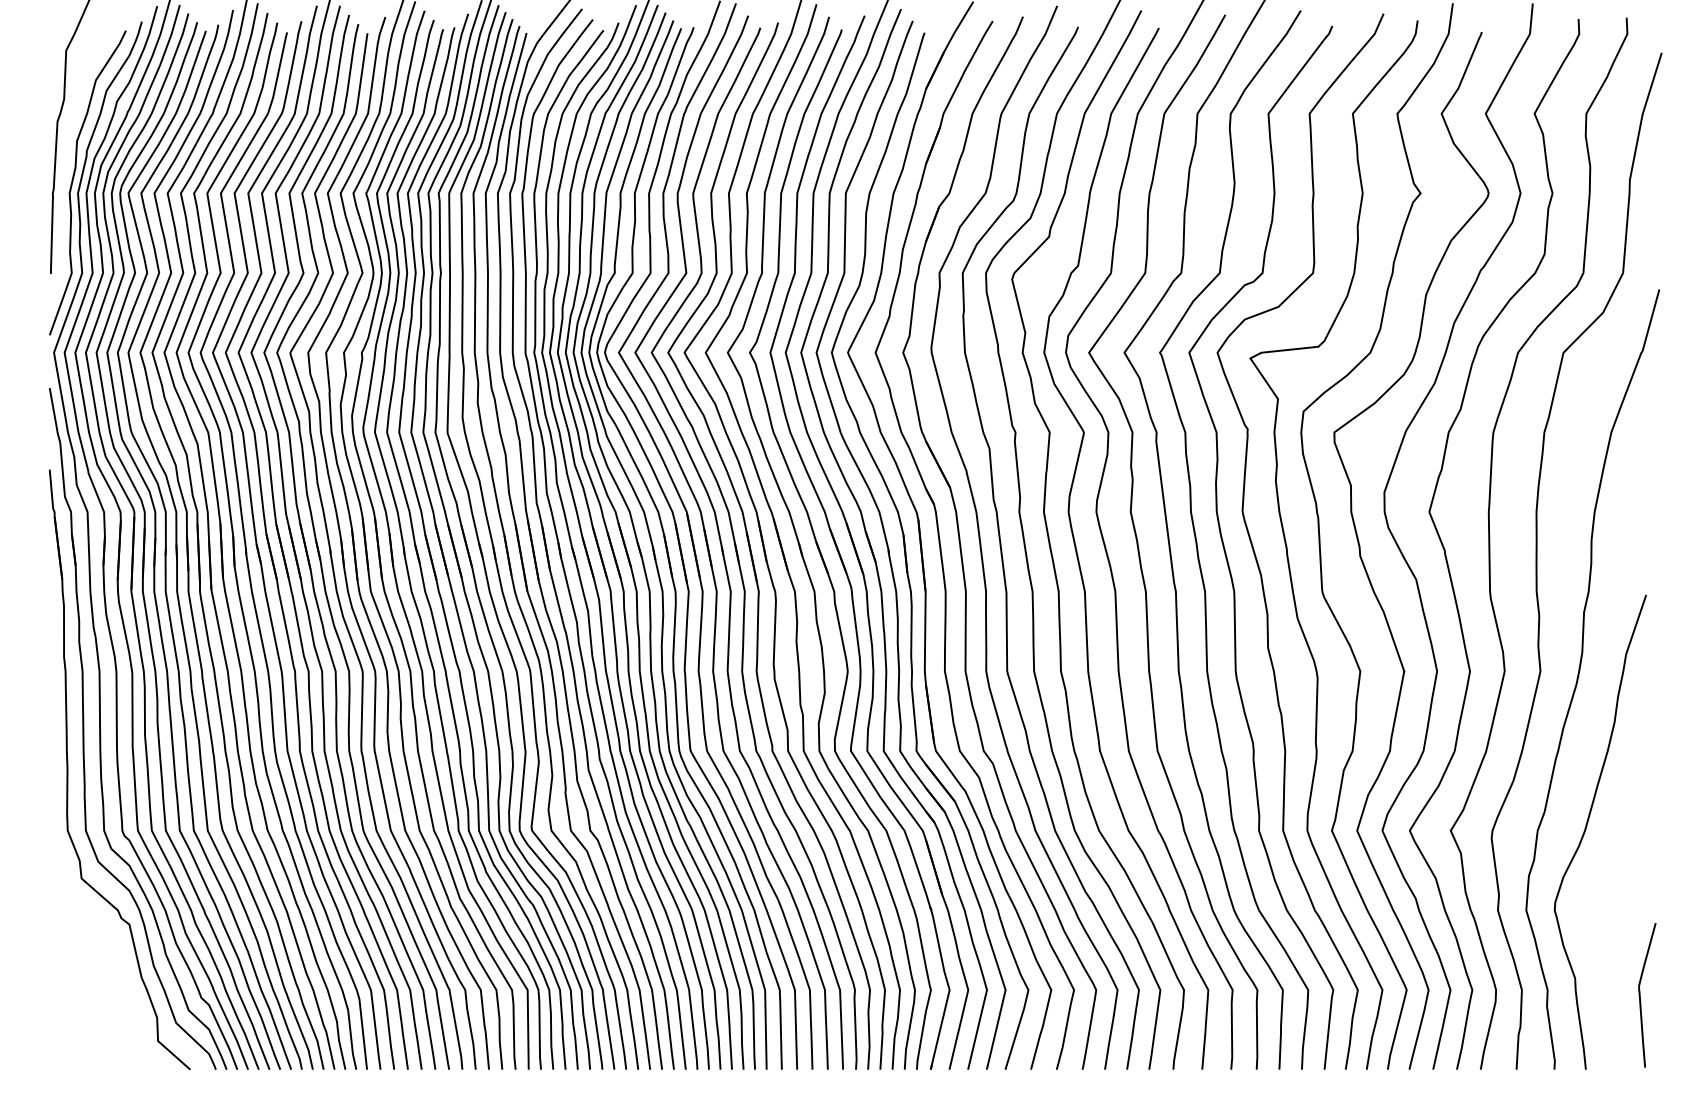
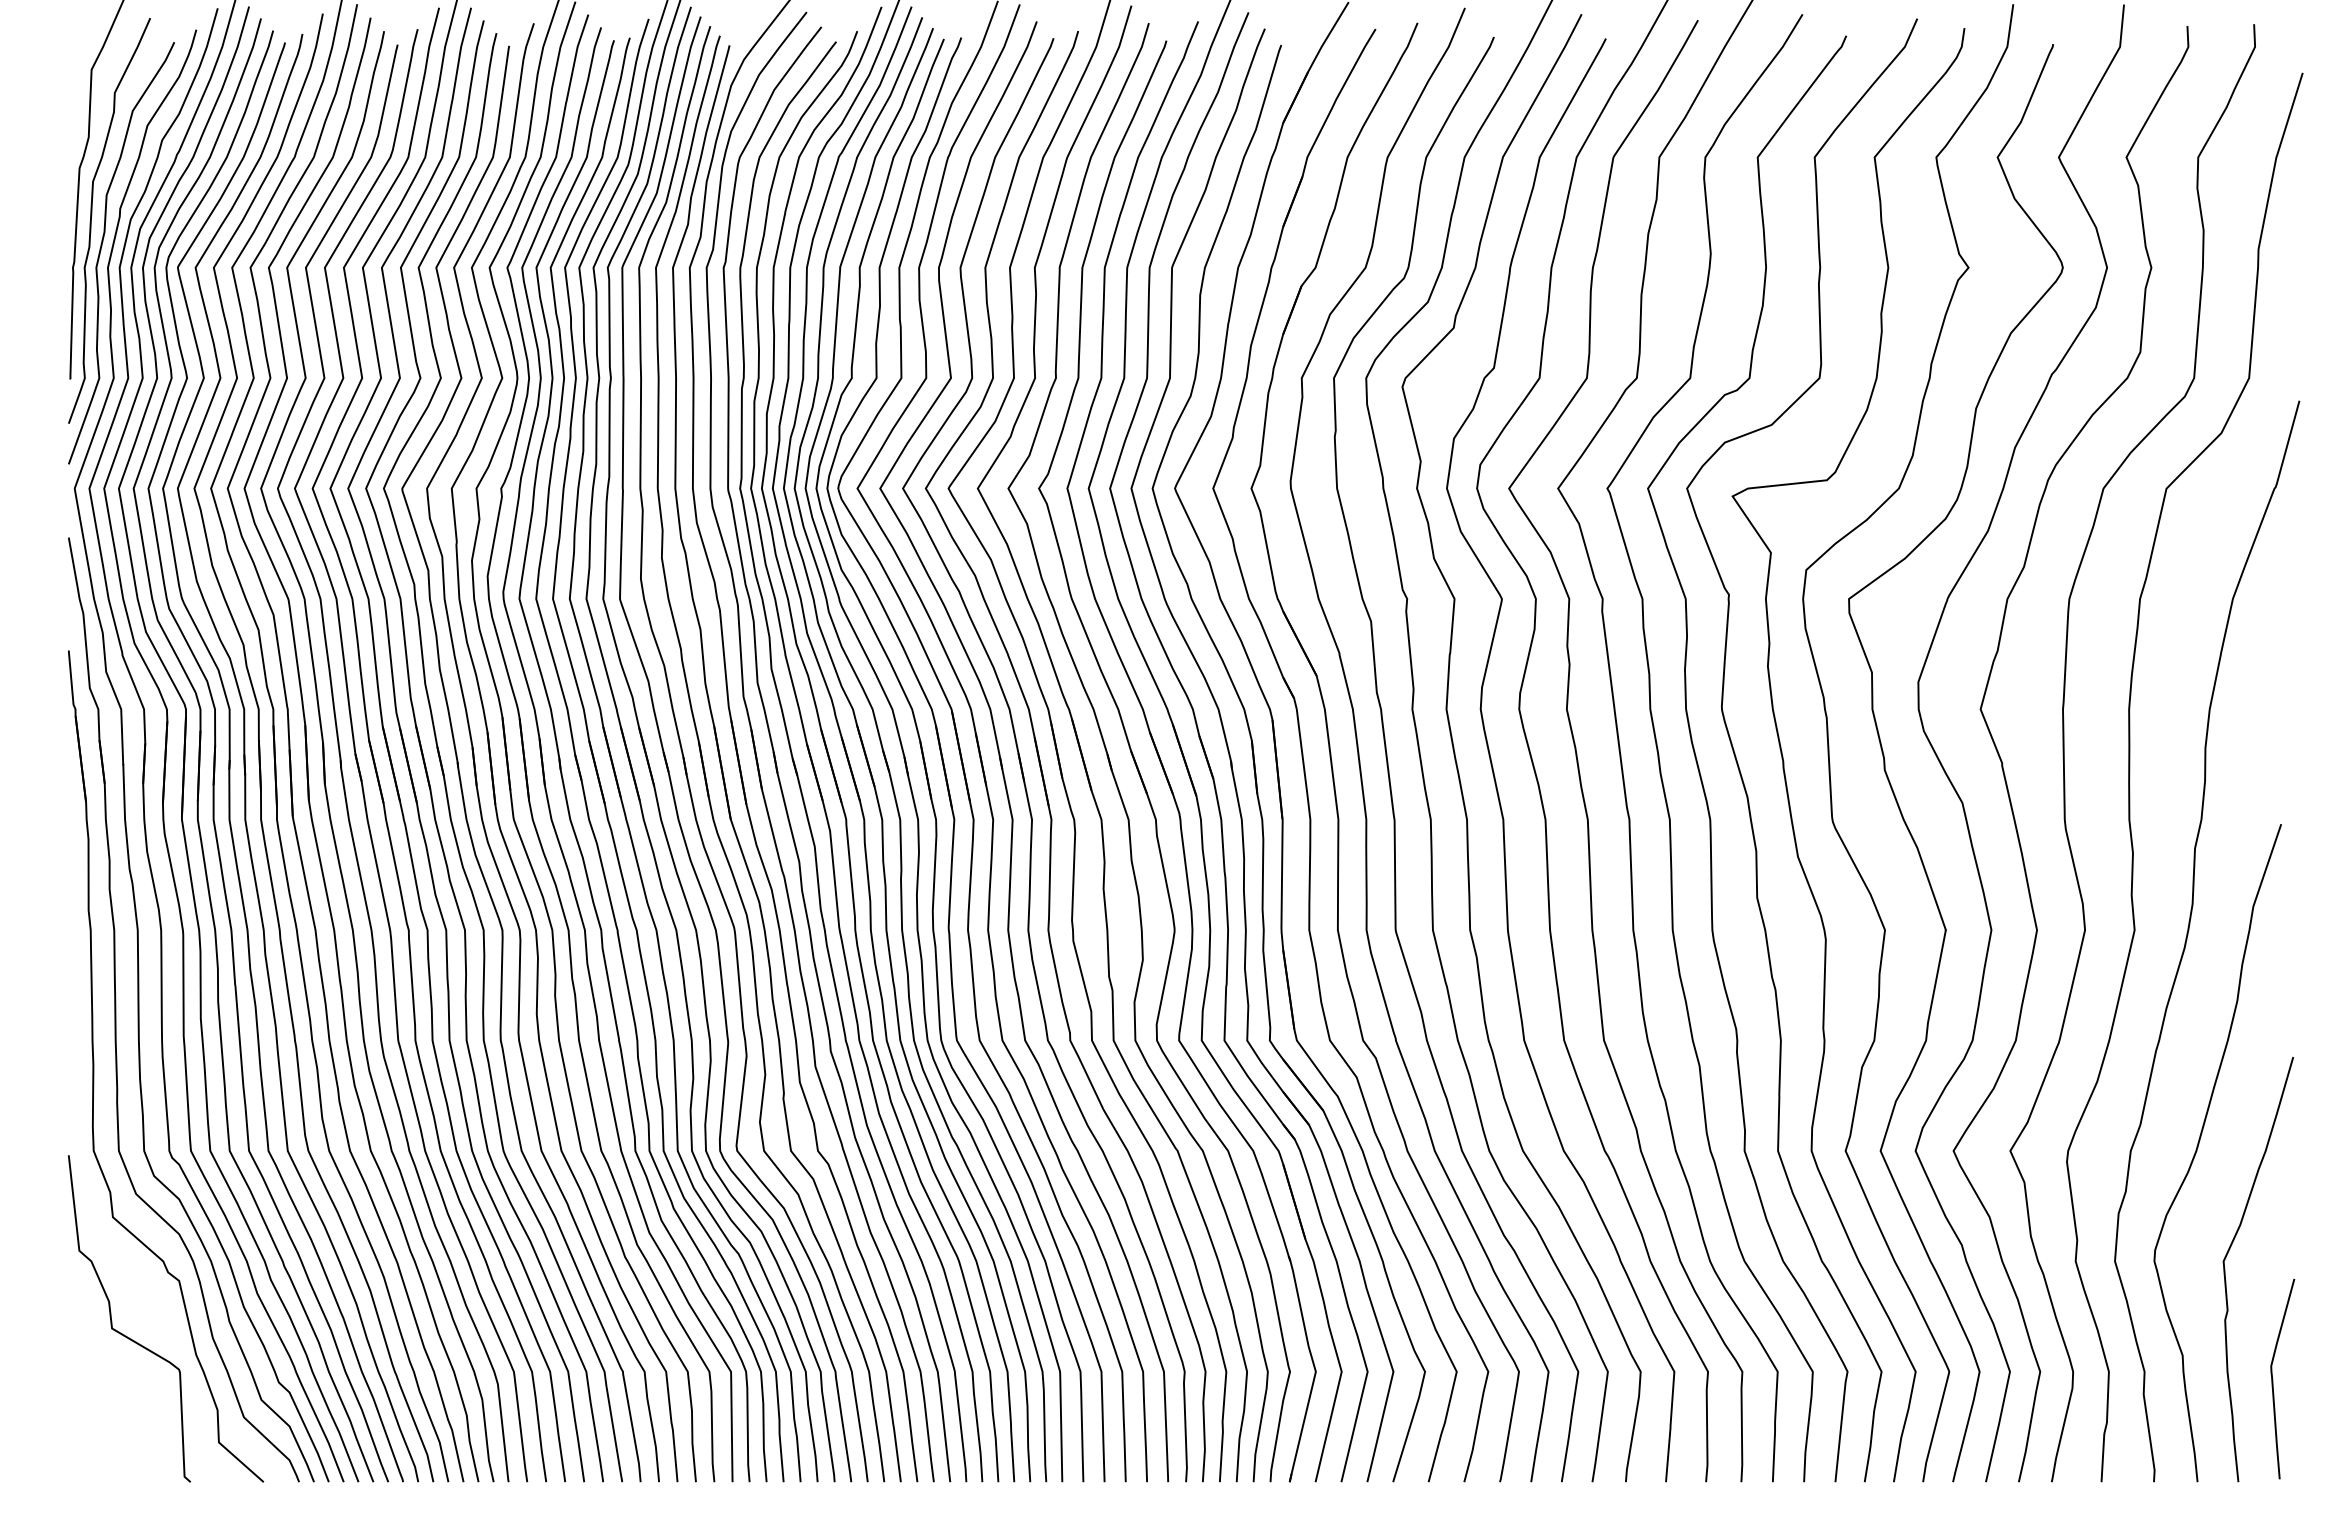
curve: (66, 155) -> (92, 215), added
curve: (1606, 916) -> (2225, 1269), added
curve: (86, 961) -> (119, 1331), added

